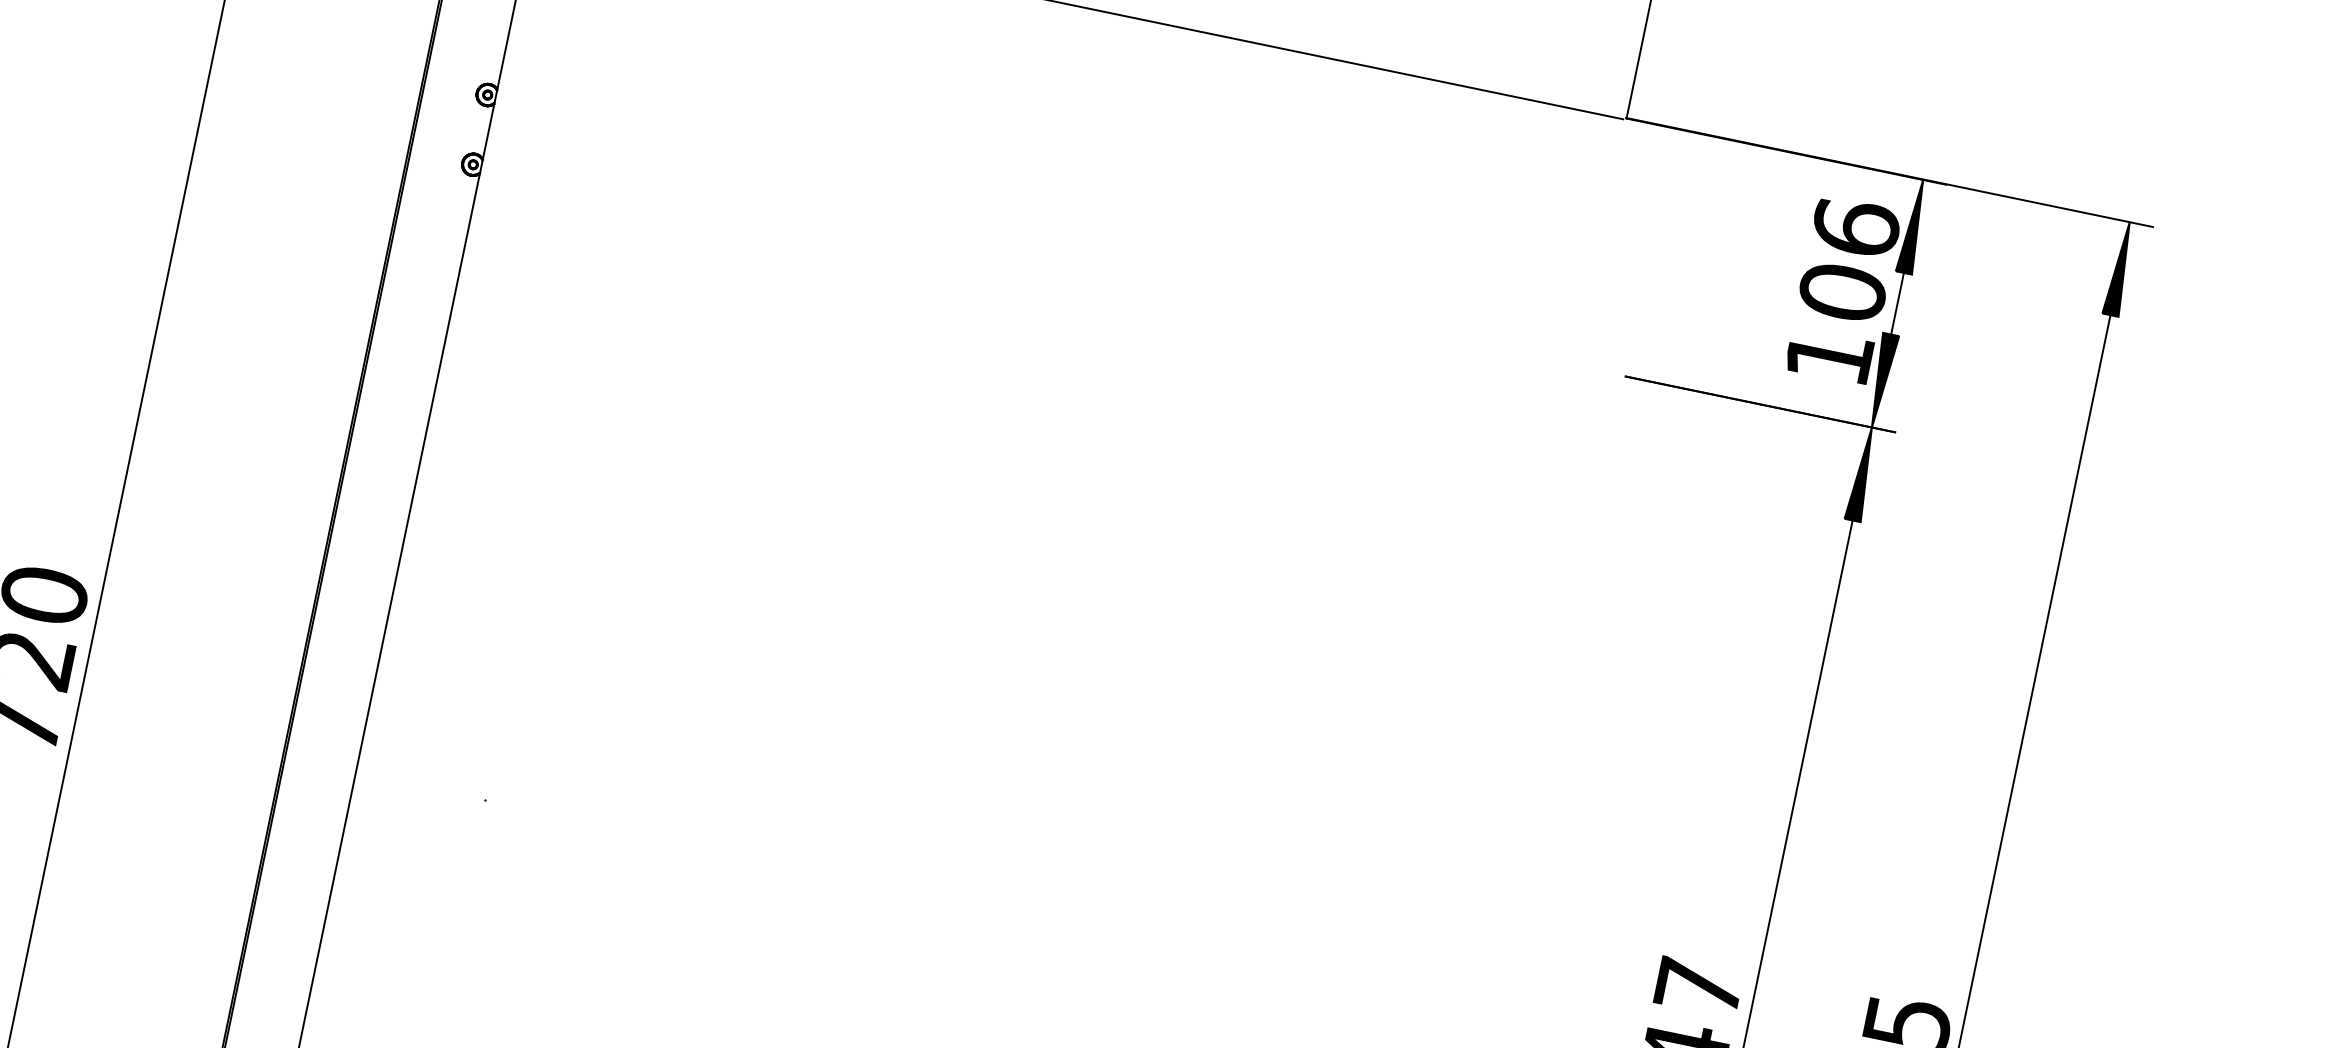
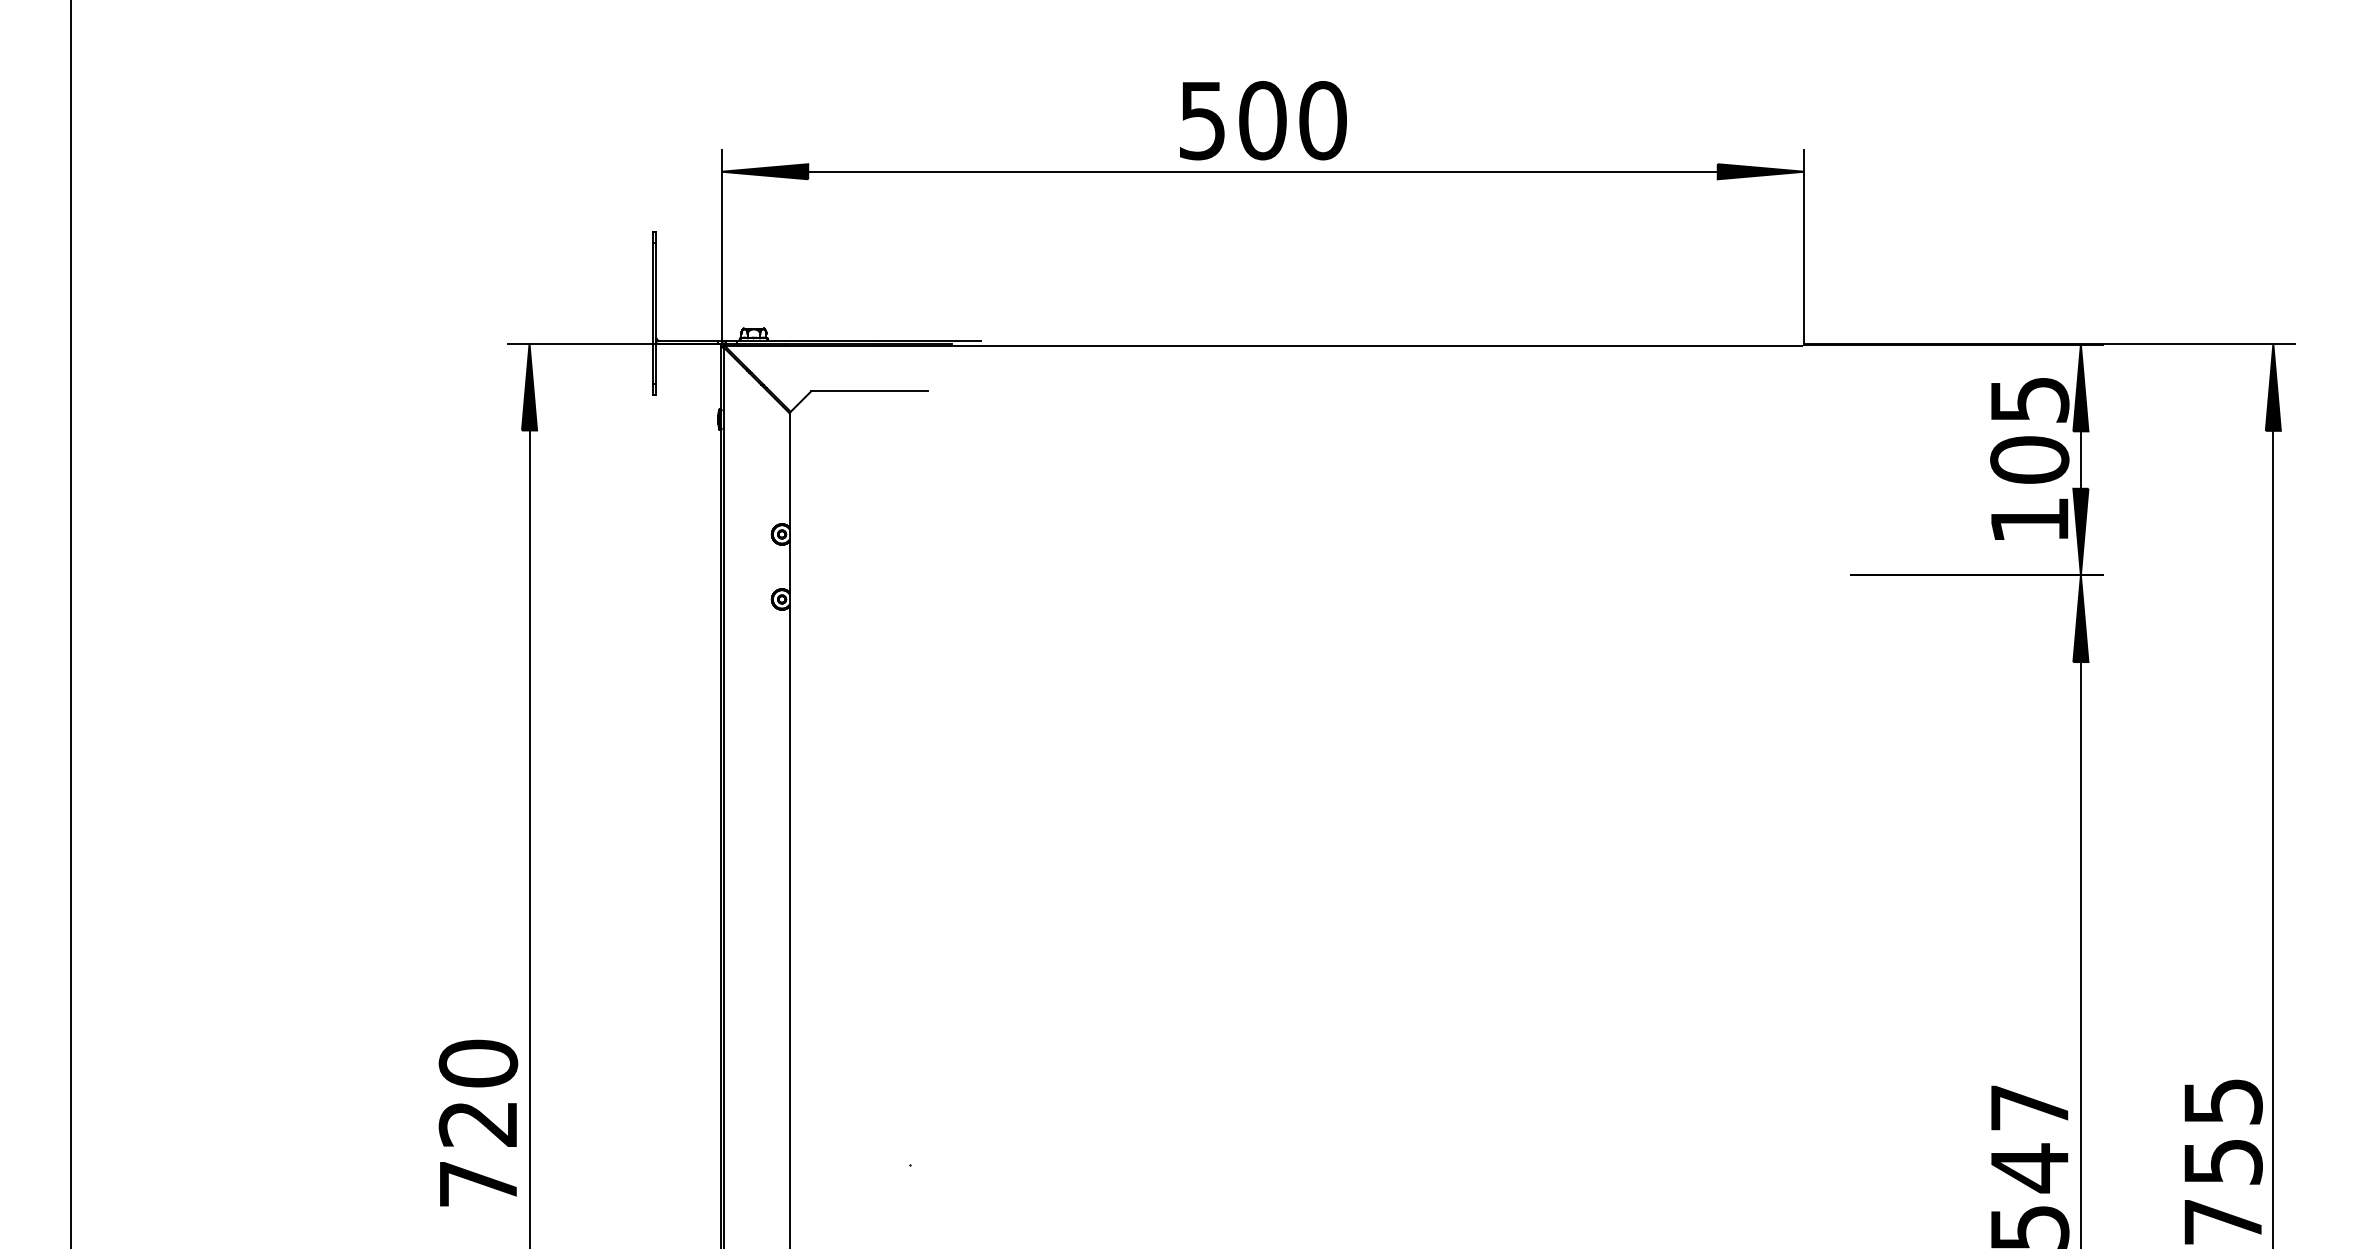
text: (1855, 227) -> (2029, 399), 106 -> 105

